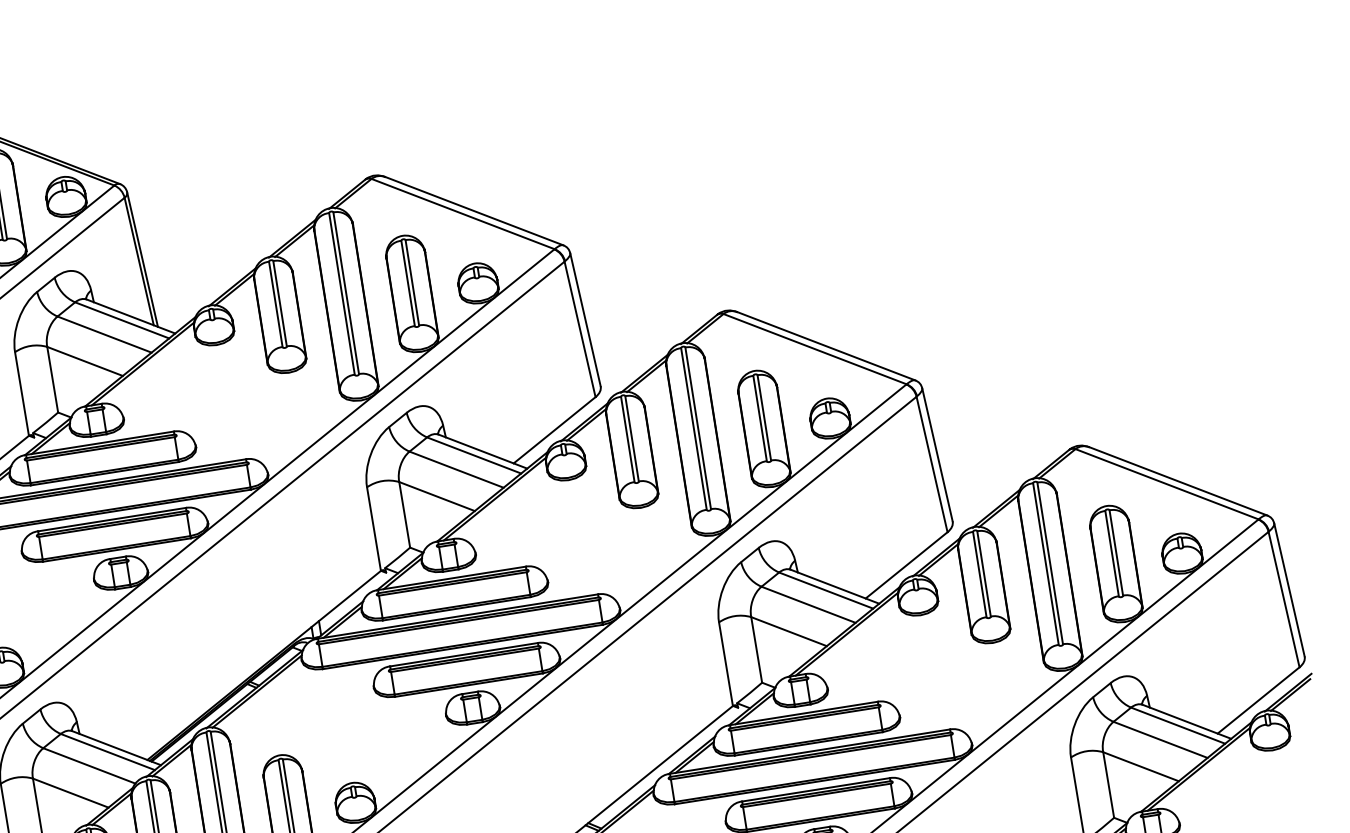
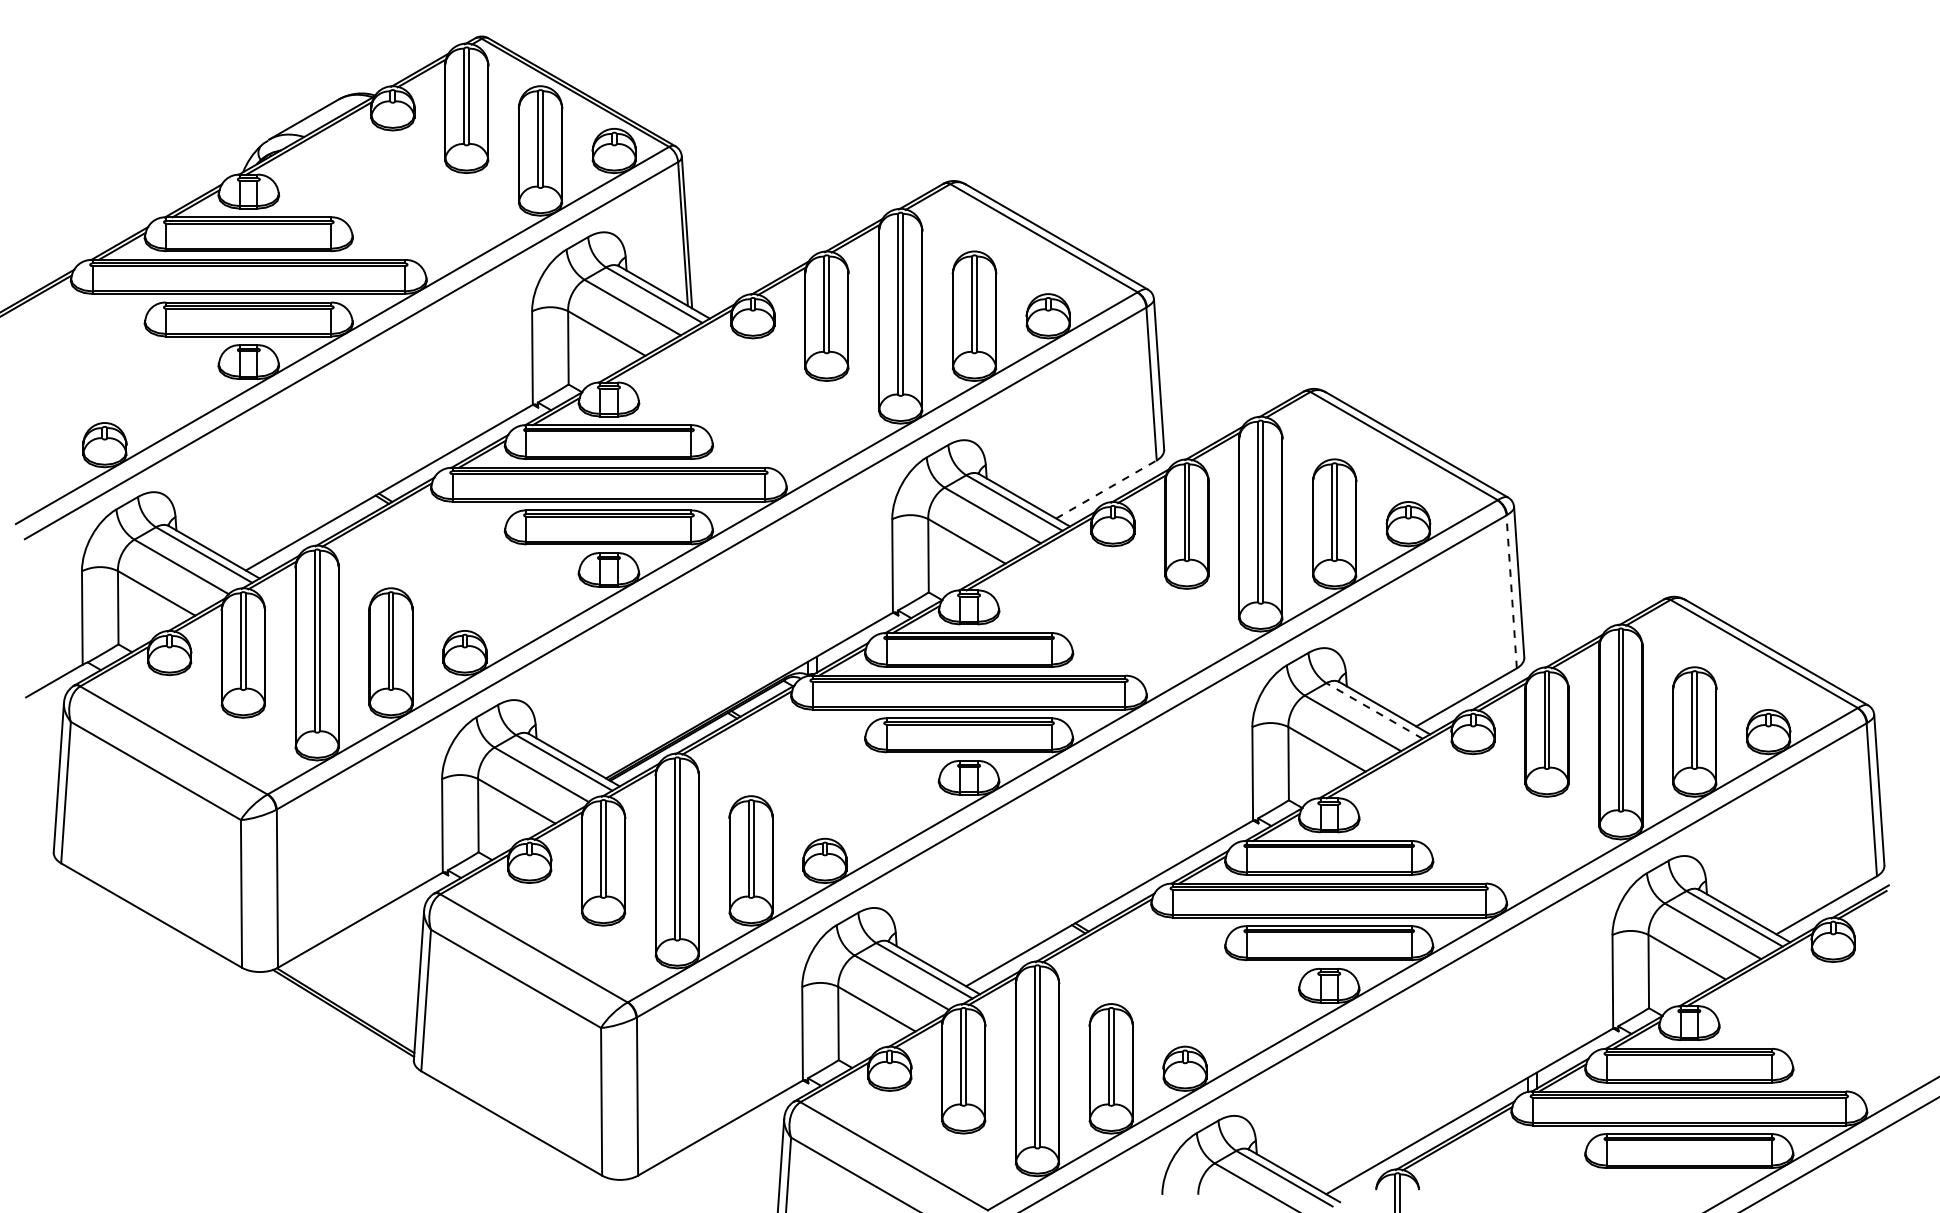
line: (554, 430) -> (1106, 489), solid -> dashed
line: (931, 464) -> (1511, 591), solid -> dashed
line: (826, 590) -> (1374, 710), solid -> dashed

